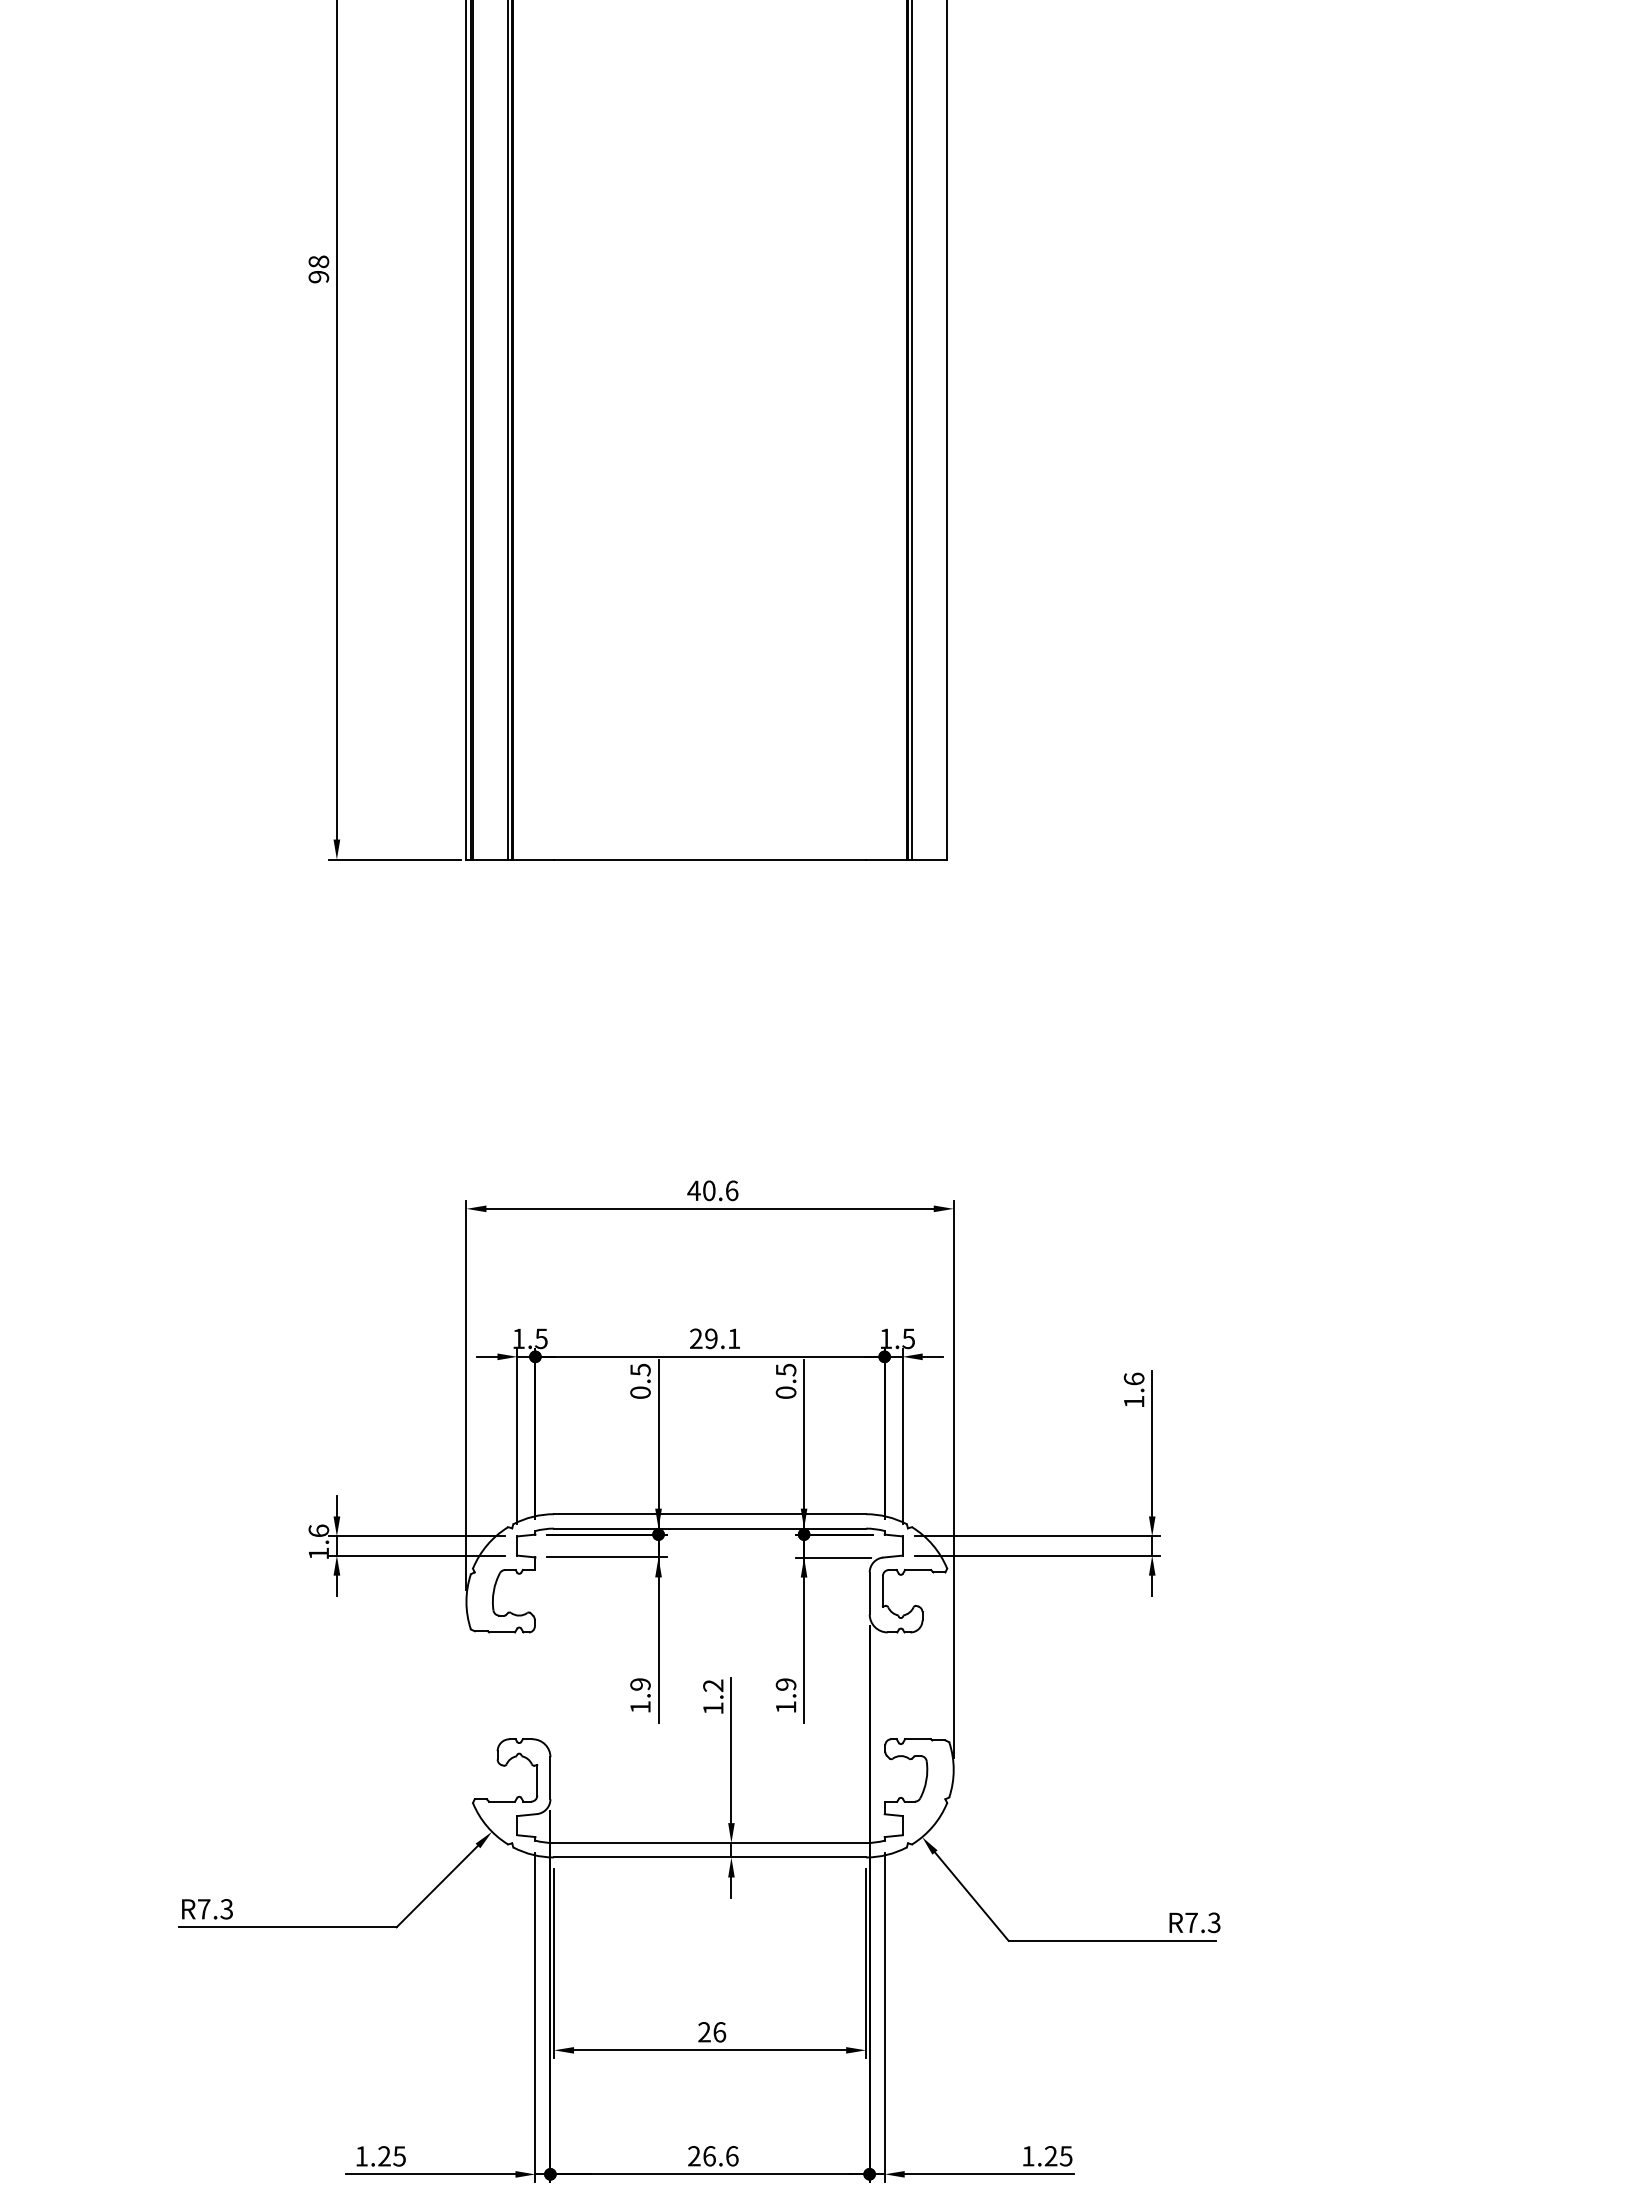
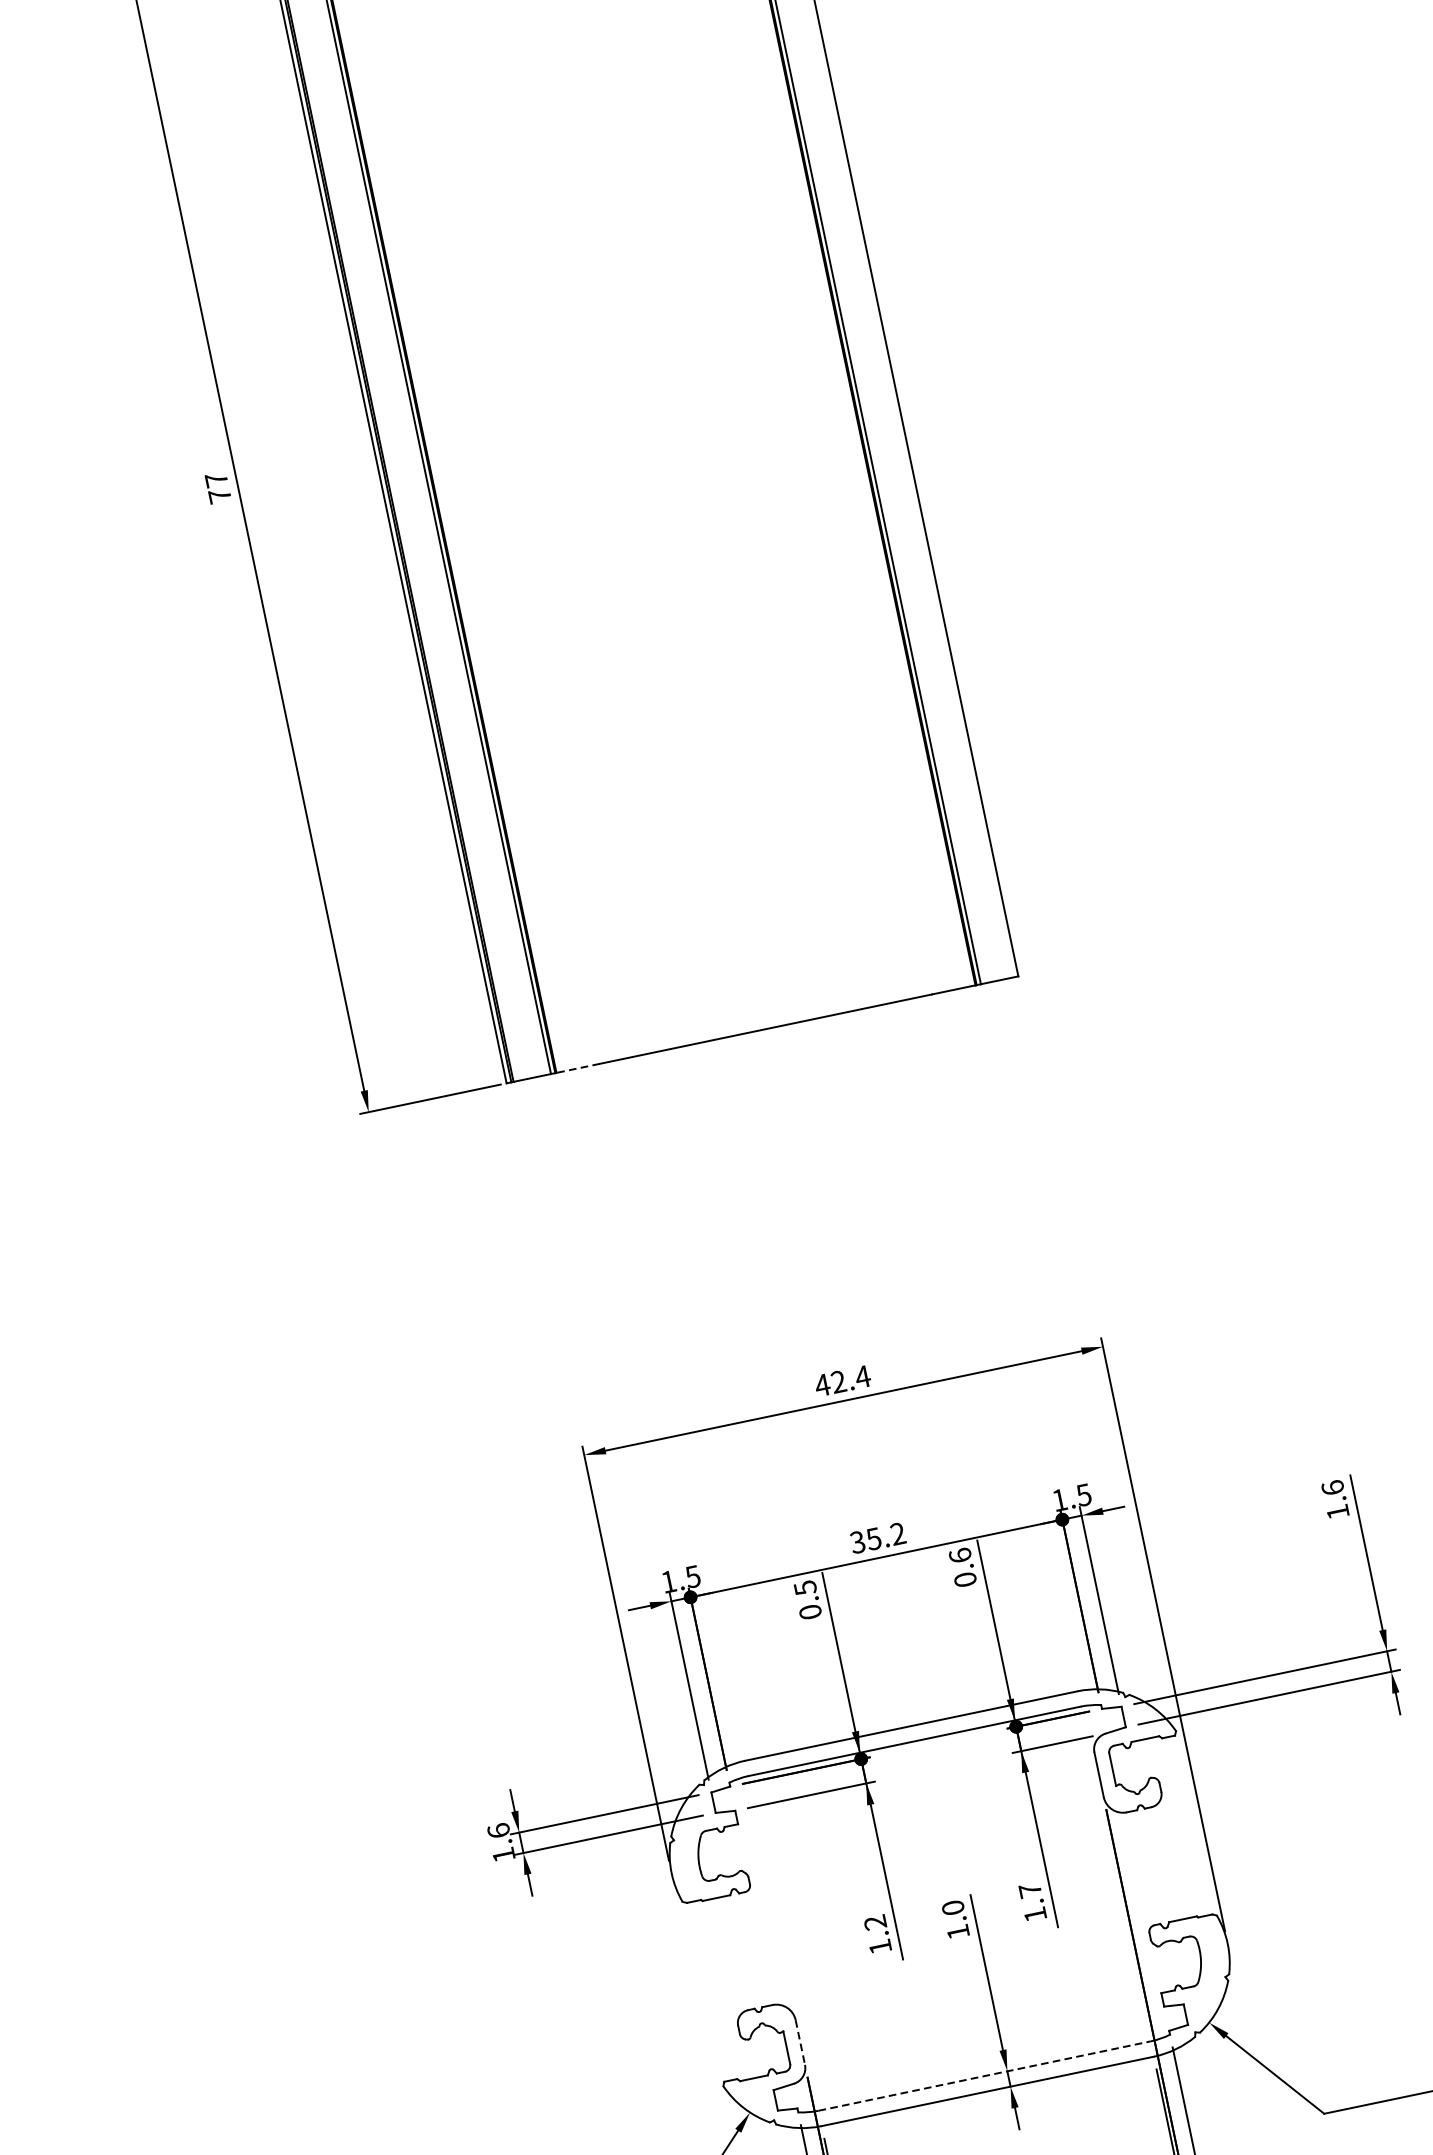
text: (318, 269) -> (217, 488), 98 -> 77
line: (533, 859) -> (577, 1068), solid -> dashed
text: (720, 1190) -> (850, 1379), 40.6 -> 42.4
text: (714, 1338) -> (877, 1537), 29.1 -> 35.2
text: (785, 1369) -> (959, 1555), 0.5 -> 0.6
text: (640, 1684) -> (875, 1922), 1.9 -> 1.2
text: (785, 1684) -> (1029, 1890), 1.9 -> 1.7
text: (713, 1685) -> (953, 1907), 1.2 -> 1.0
line: (550, 1778) -> (800, 2042), solid -> dashed
line: (710, 1843) -> (985, 2076), solid -> dashed

